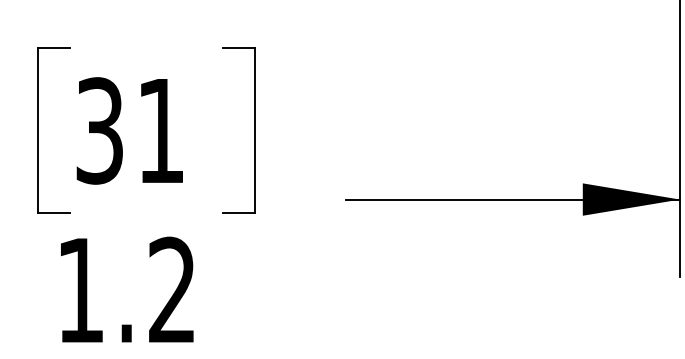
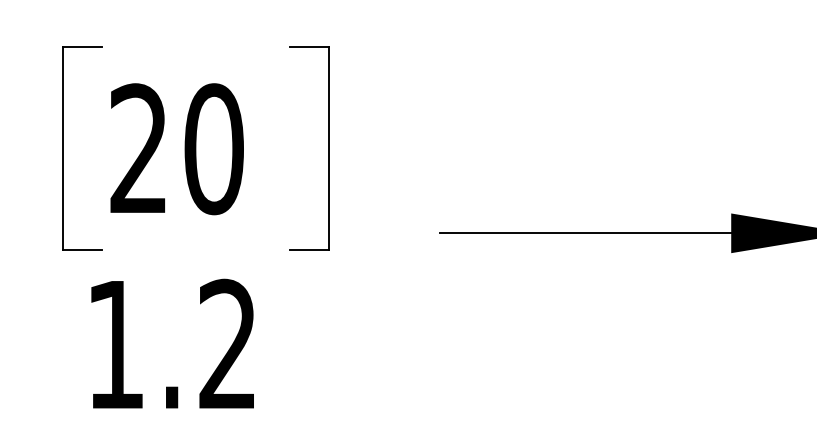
text: (130, 130) -> (176, 148), 31 -> 20

